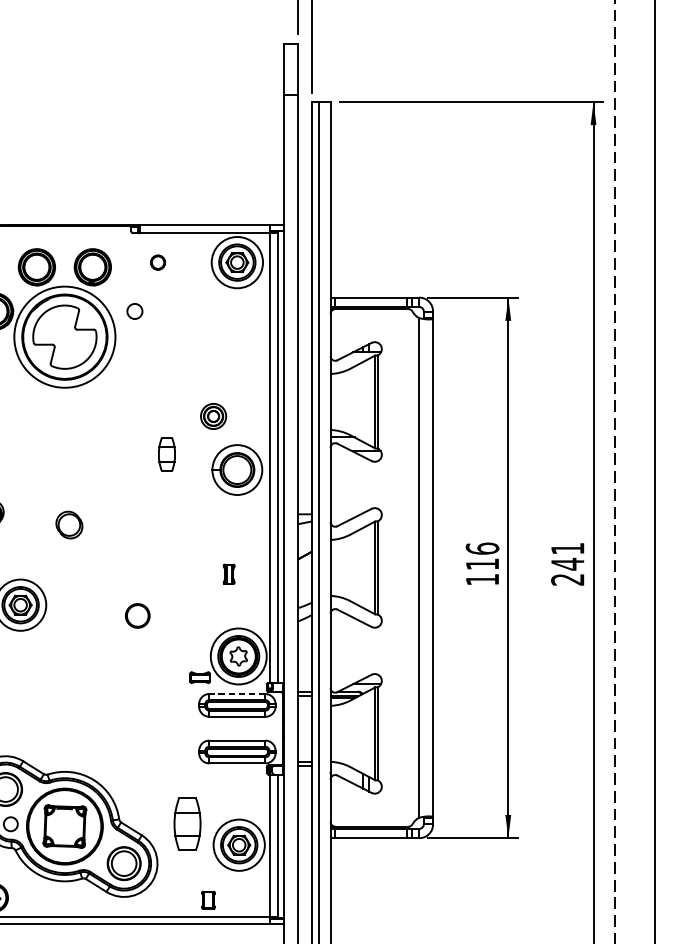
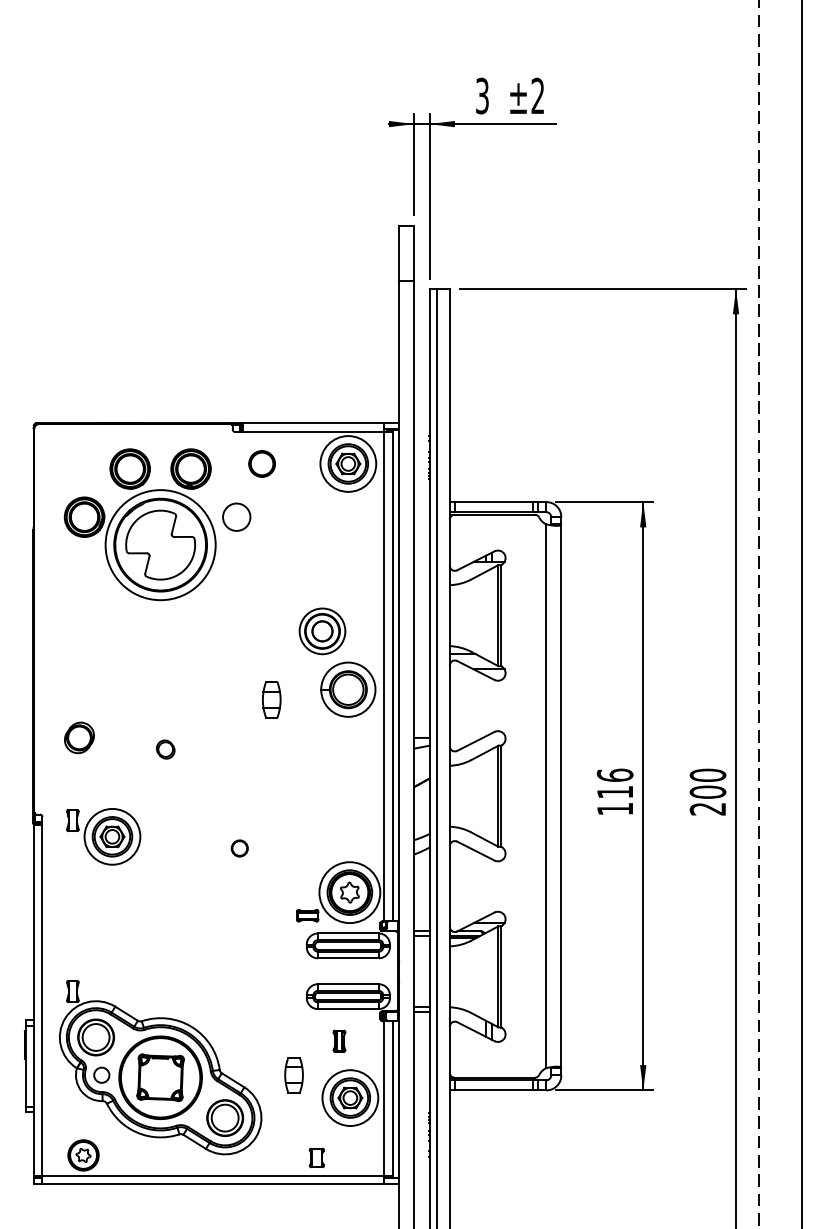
circle: (157, 262) -> (261, 463), size x1.67
circle: (134, 310) -> (236, 516), size x1.67
part: (213, 416) -> (322, 631), size x1.67
part: (166, 454) -> (271, 699), moved
part: (69, 524) -> (165, 749), size x0.62
text: (567, 556) -> (707, 783), 241 -> 200
part: (229, 573) -> (339, 1040), moved
circle: (137, 615) -> (239, 848), size x0.62
line: (236, 694) -> (347, 933), dashed -> solid
part: (186, 824) -> (293, 1075), size x0.62

